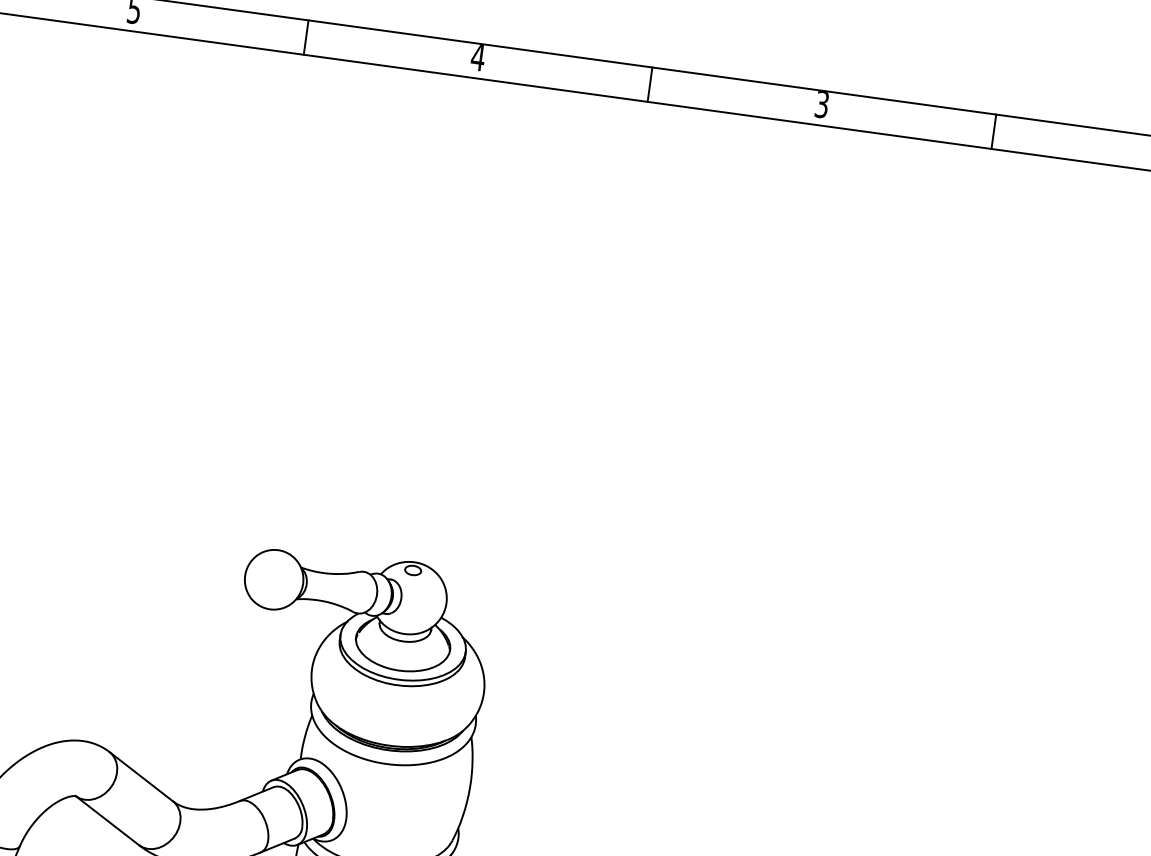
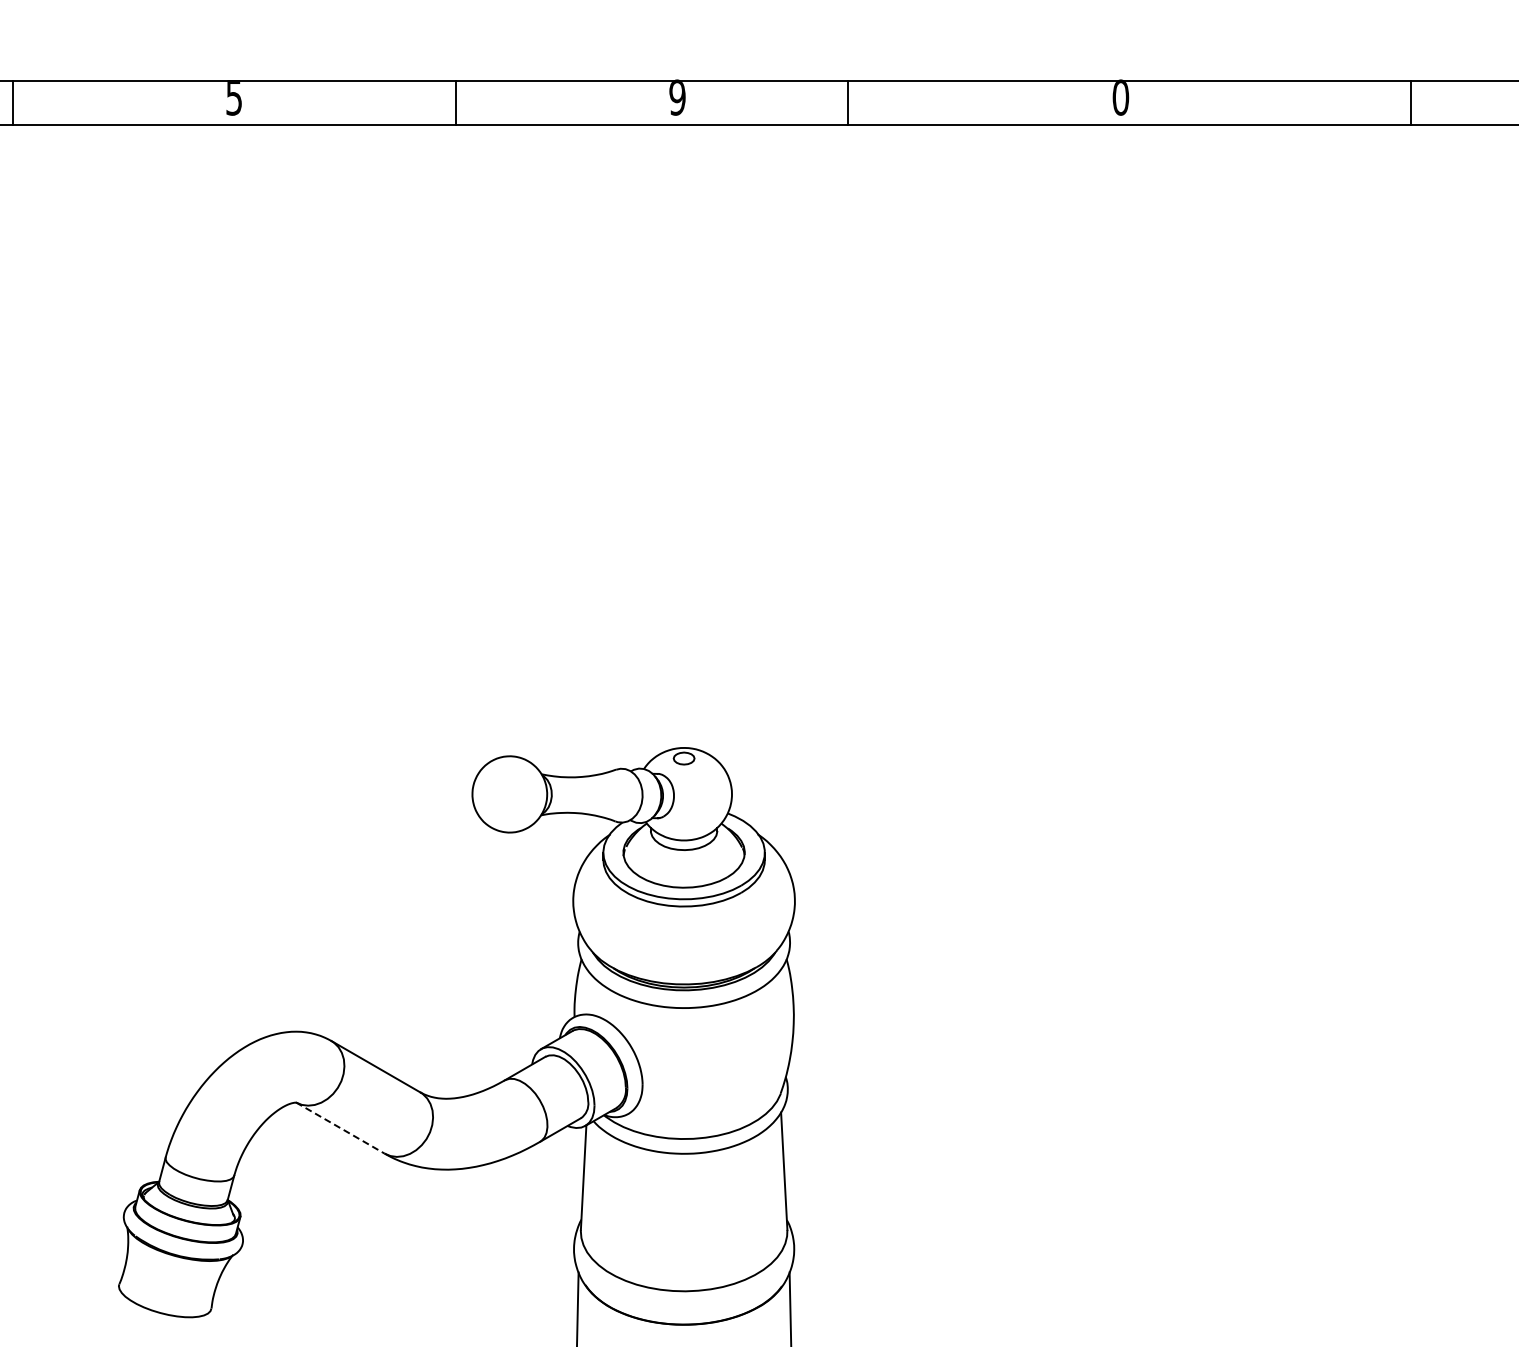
text: (478, 57) -> (677, 97), 4 -> 9
line: (649, 84) -> (847, 102), moved
text: (821, 104) -> (1120, 97), 3 -> 0
line: (993, 131) -> (1410, 102), moved
line: (107, 820) -> (340, 1128), solid -> dashed

